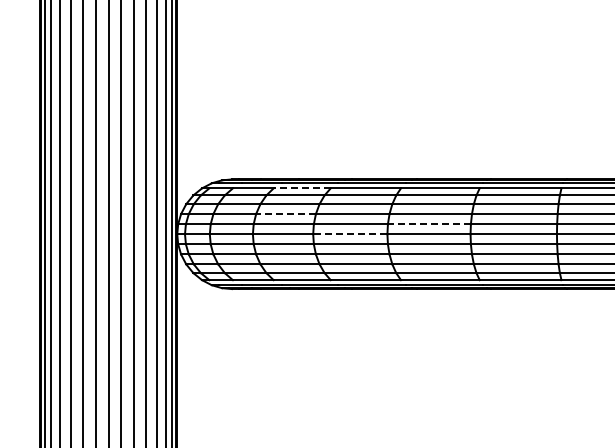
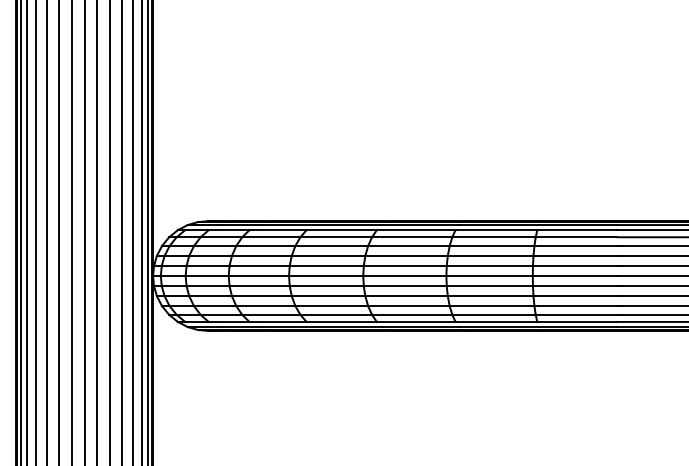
line: (302, 188) -> (278, 230), dashed -> solid
line: (285, 213) -> (261, 255), dashed -> solid
line: (428, 224) -> (404, 266), dashed -> solid
line: (349, 234) -> (325, 276), dashed -> solid

